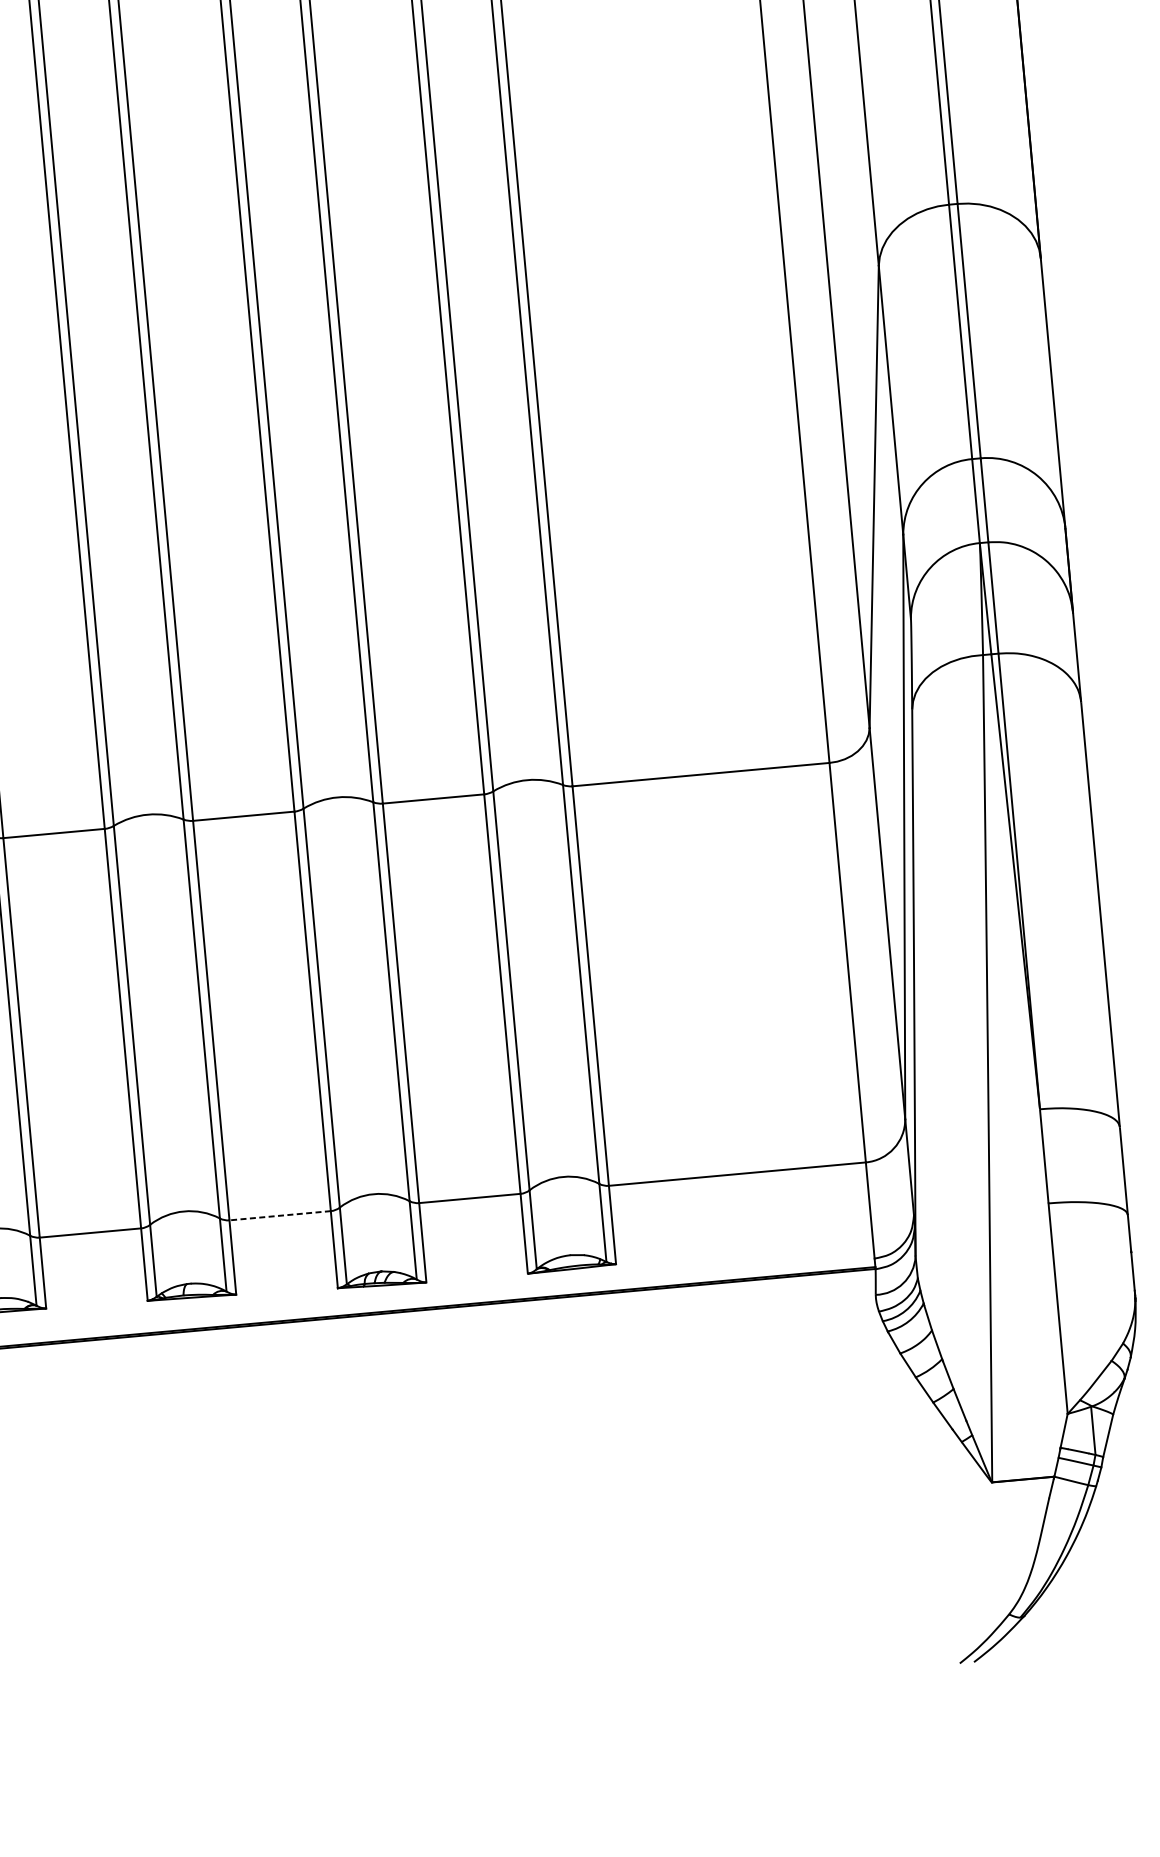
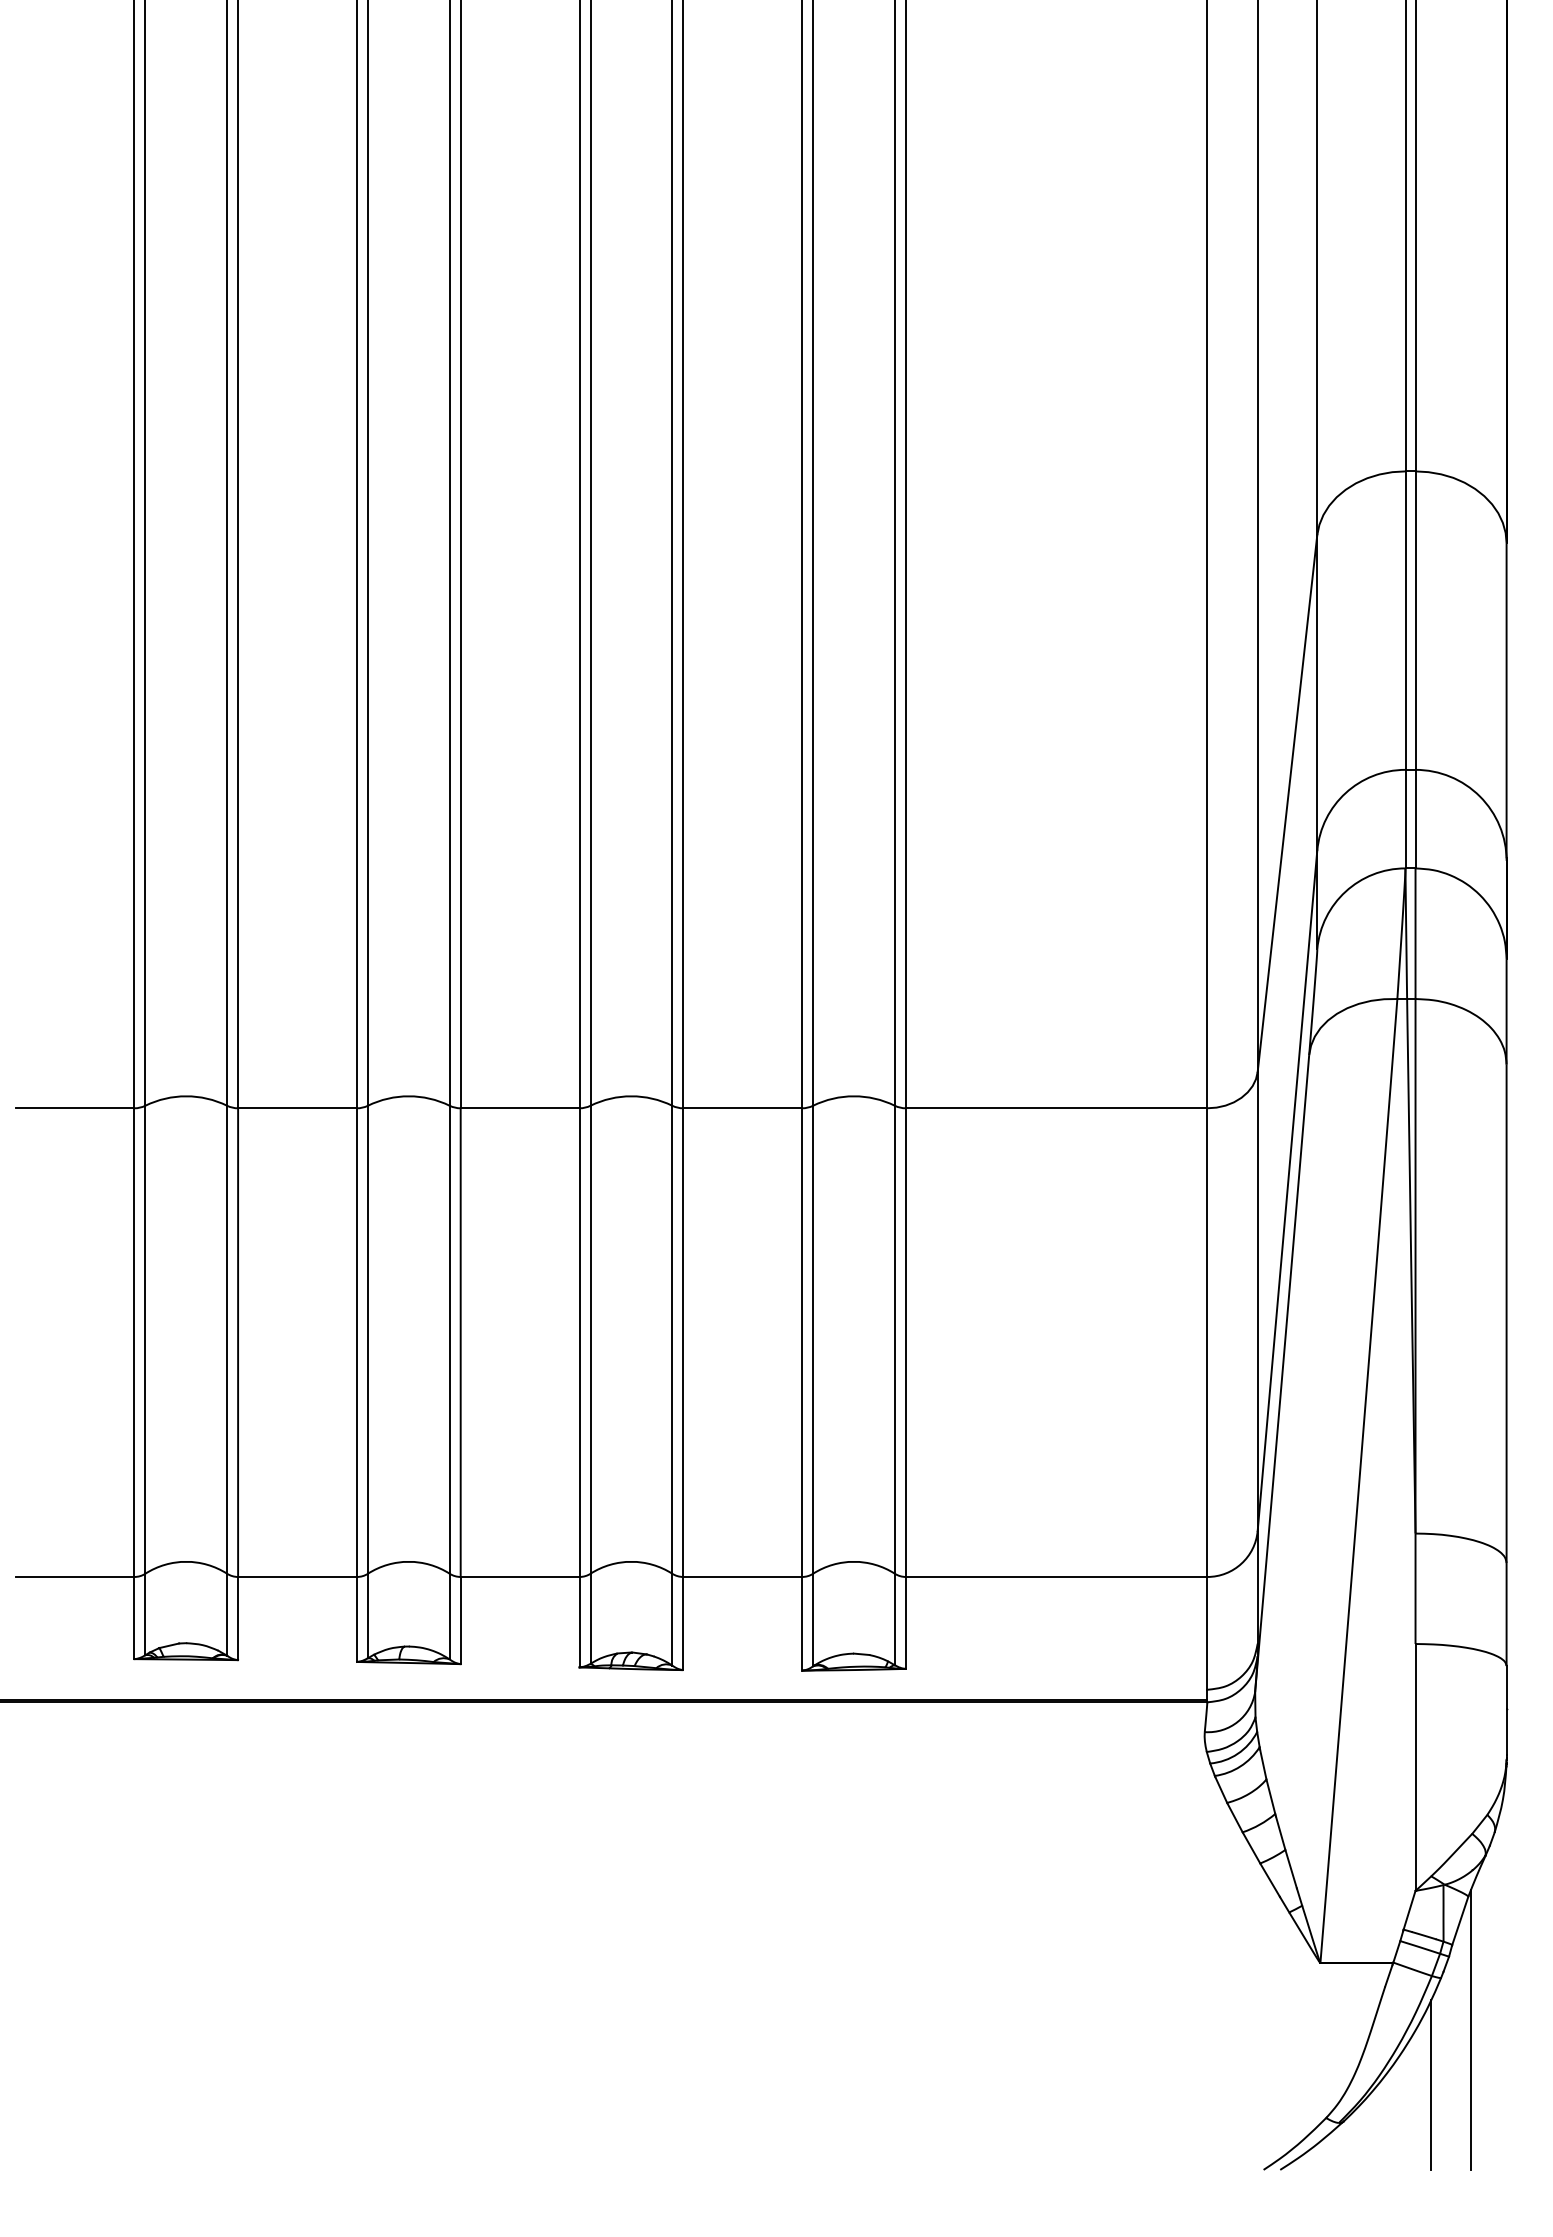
line: (279, 1215) -> (519, 1576), dashed -> solid
line: (1126, 1527) -> (1471, 2029), added
line: (1095, 1577) -> (1430, 2084), added

